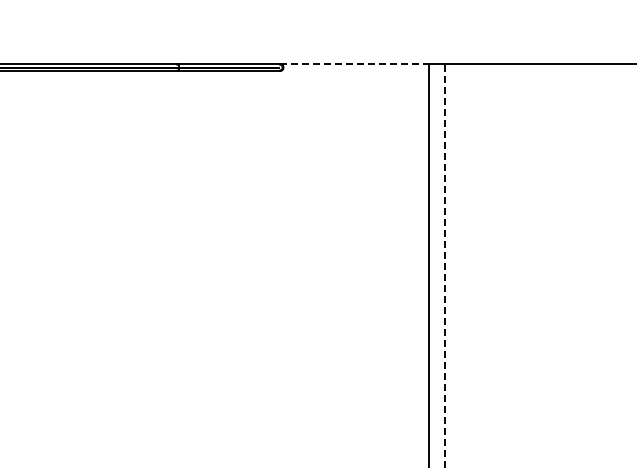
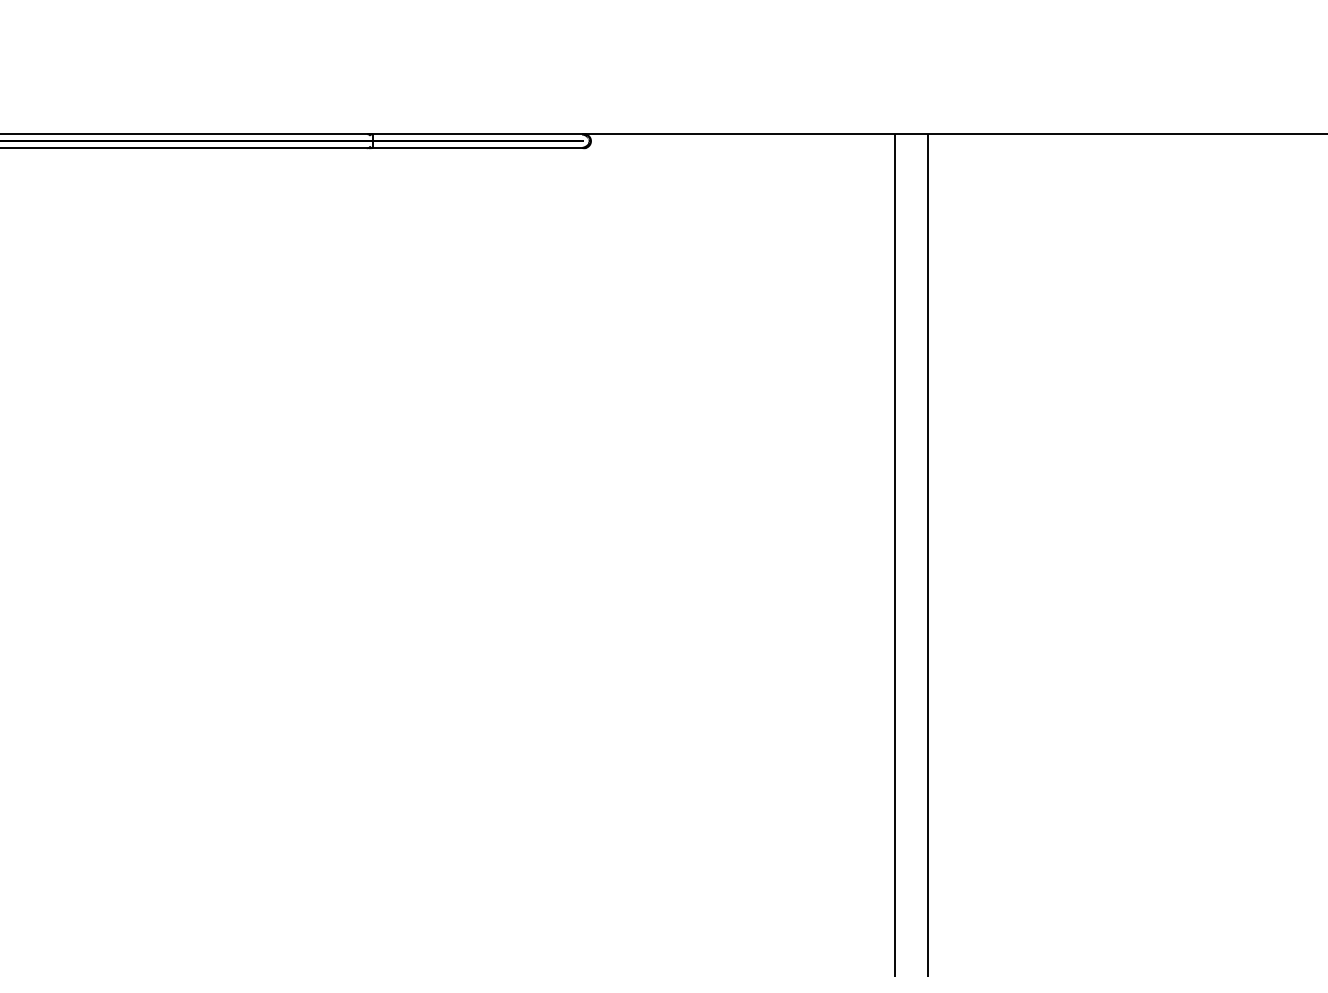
line: (355, 64) -> (741, 134), dashed -> solid
line: (445, 265) -> (928, 553), dashed -> solid

